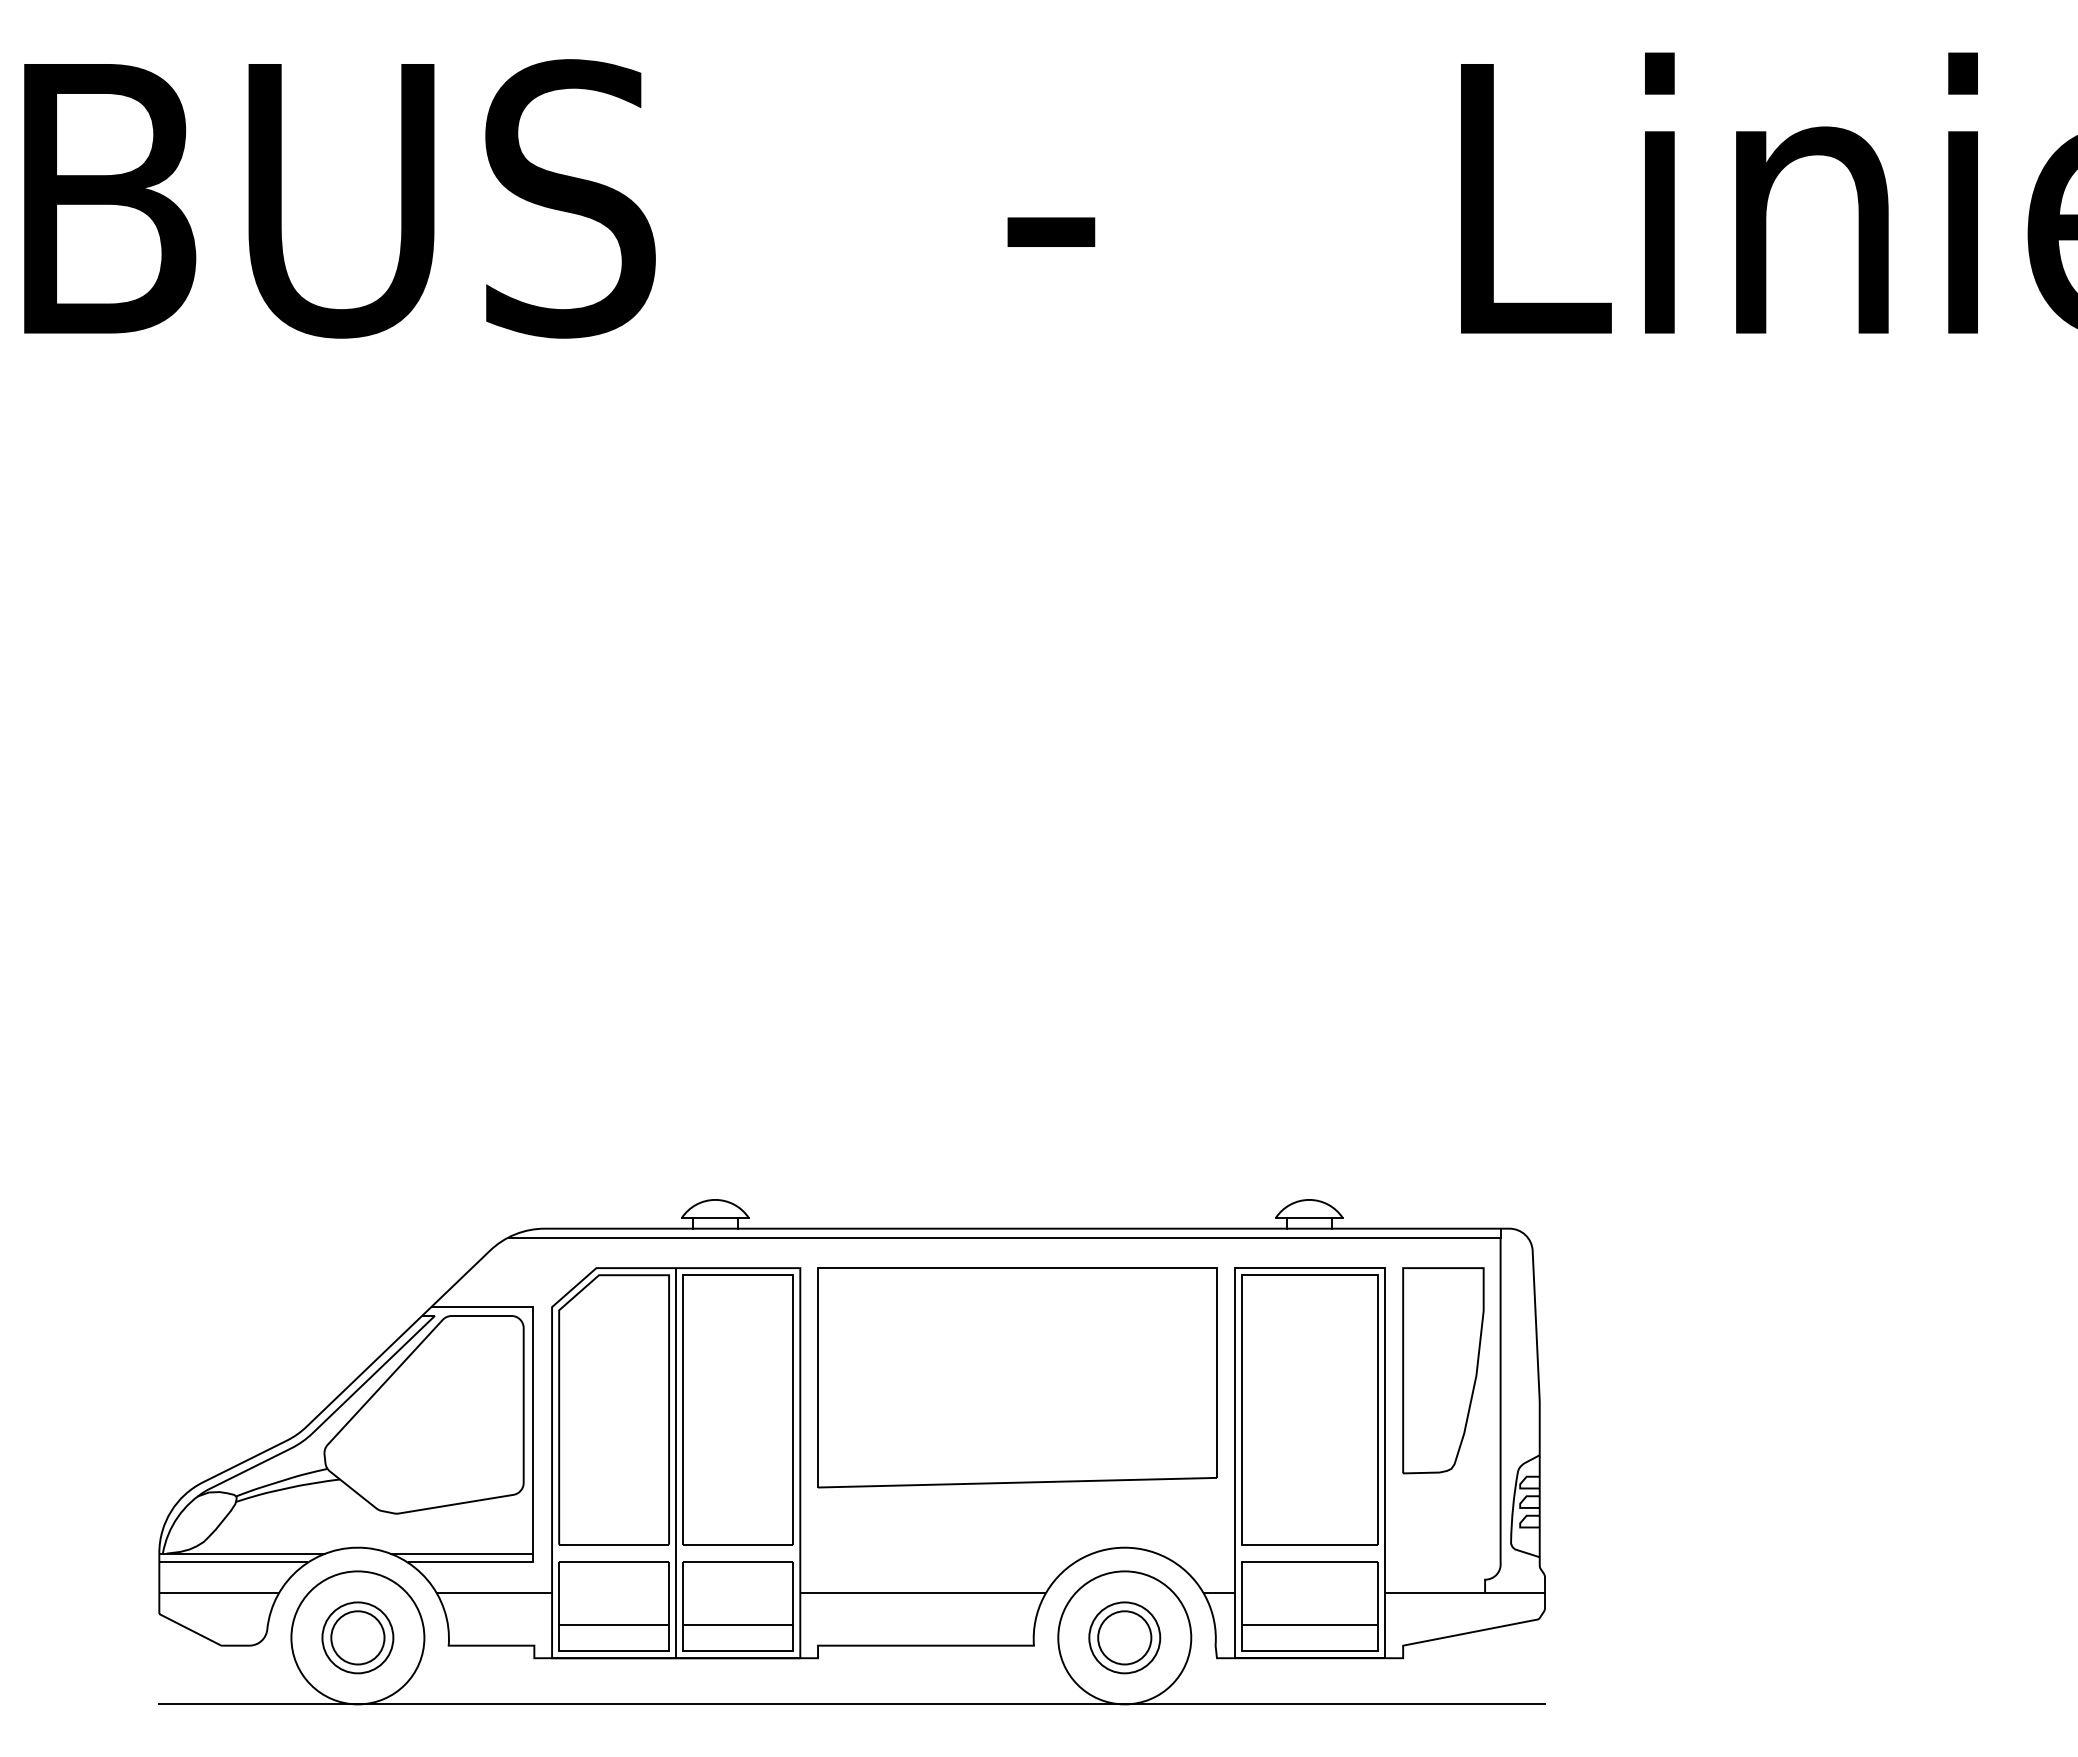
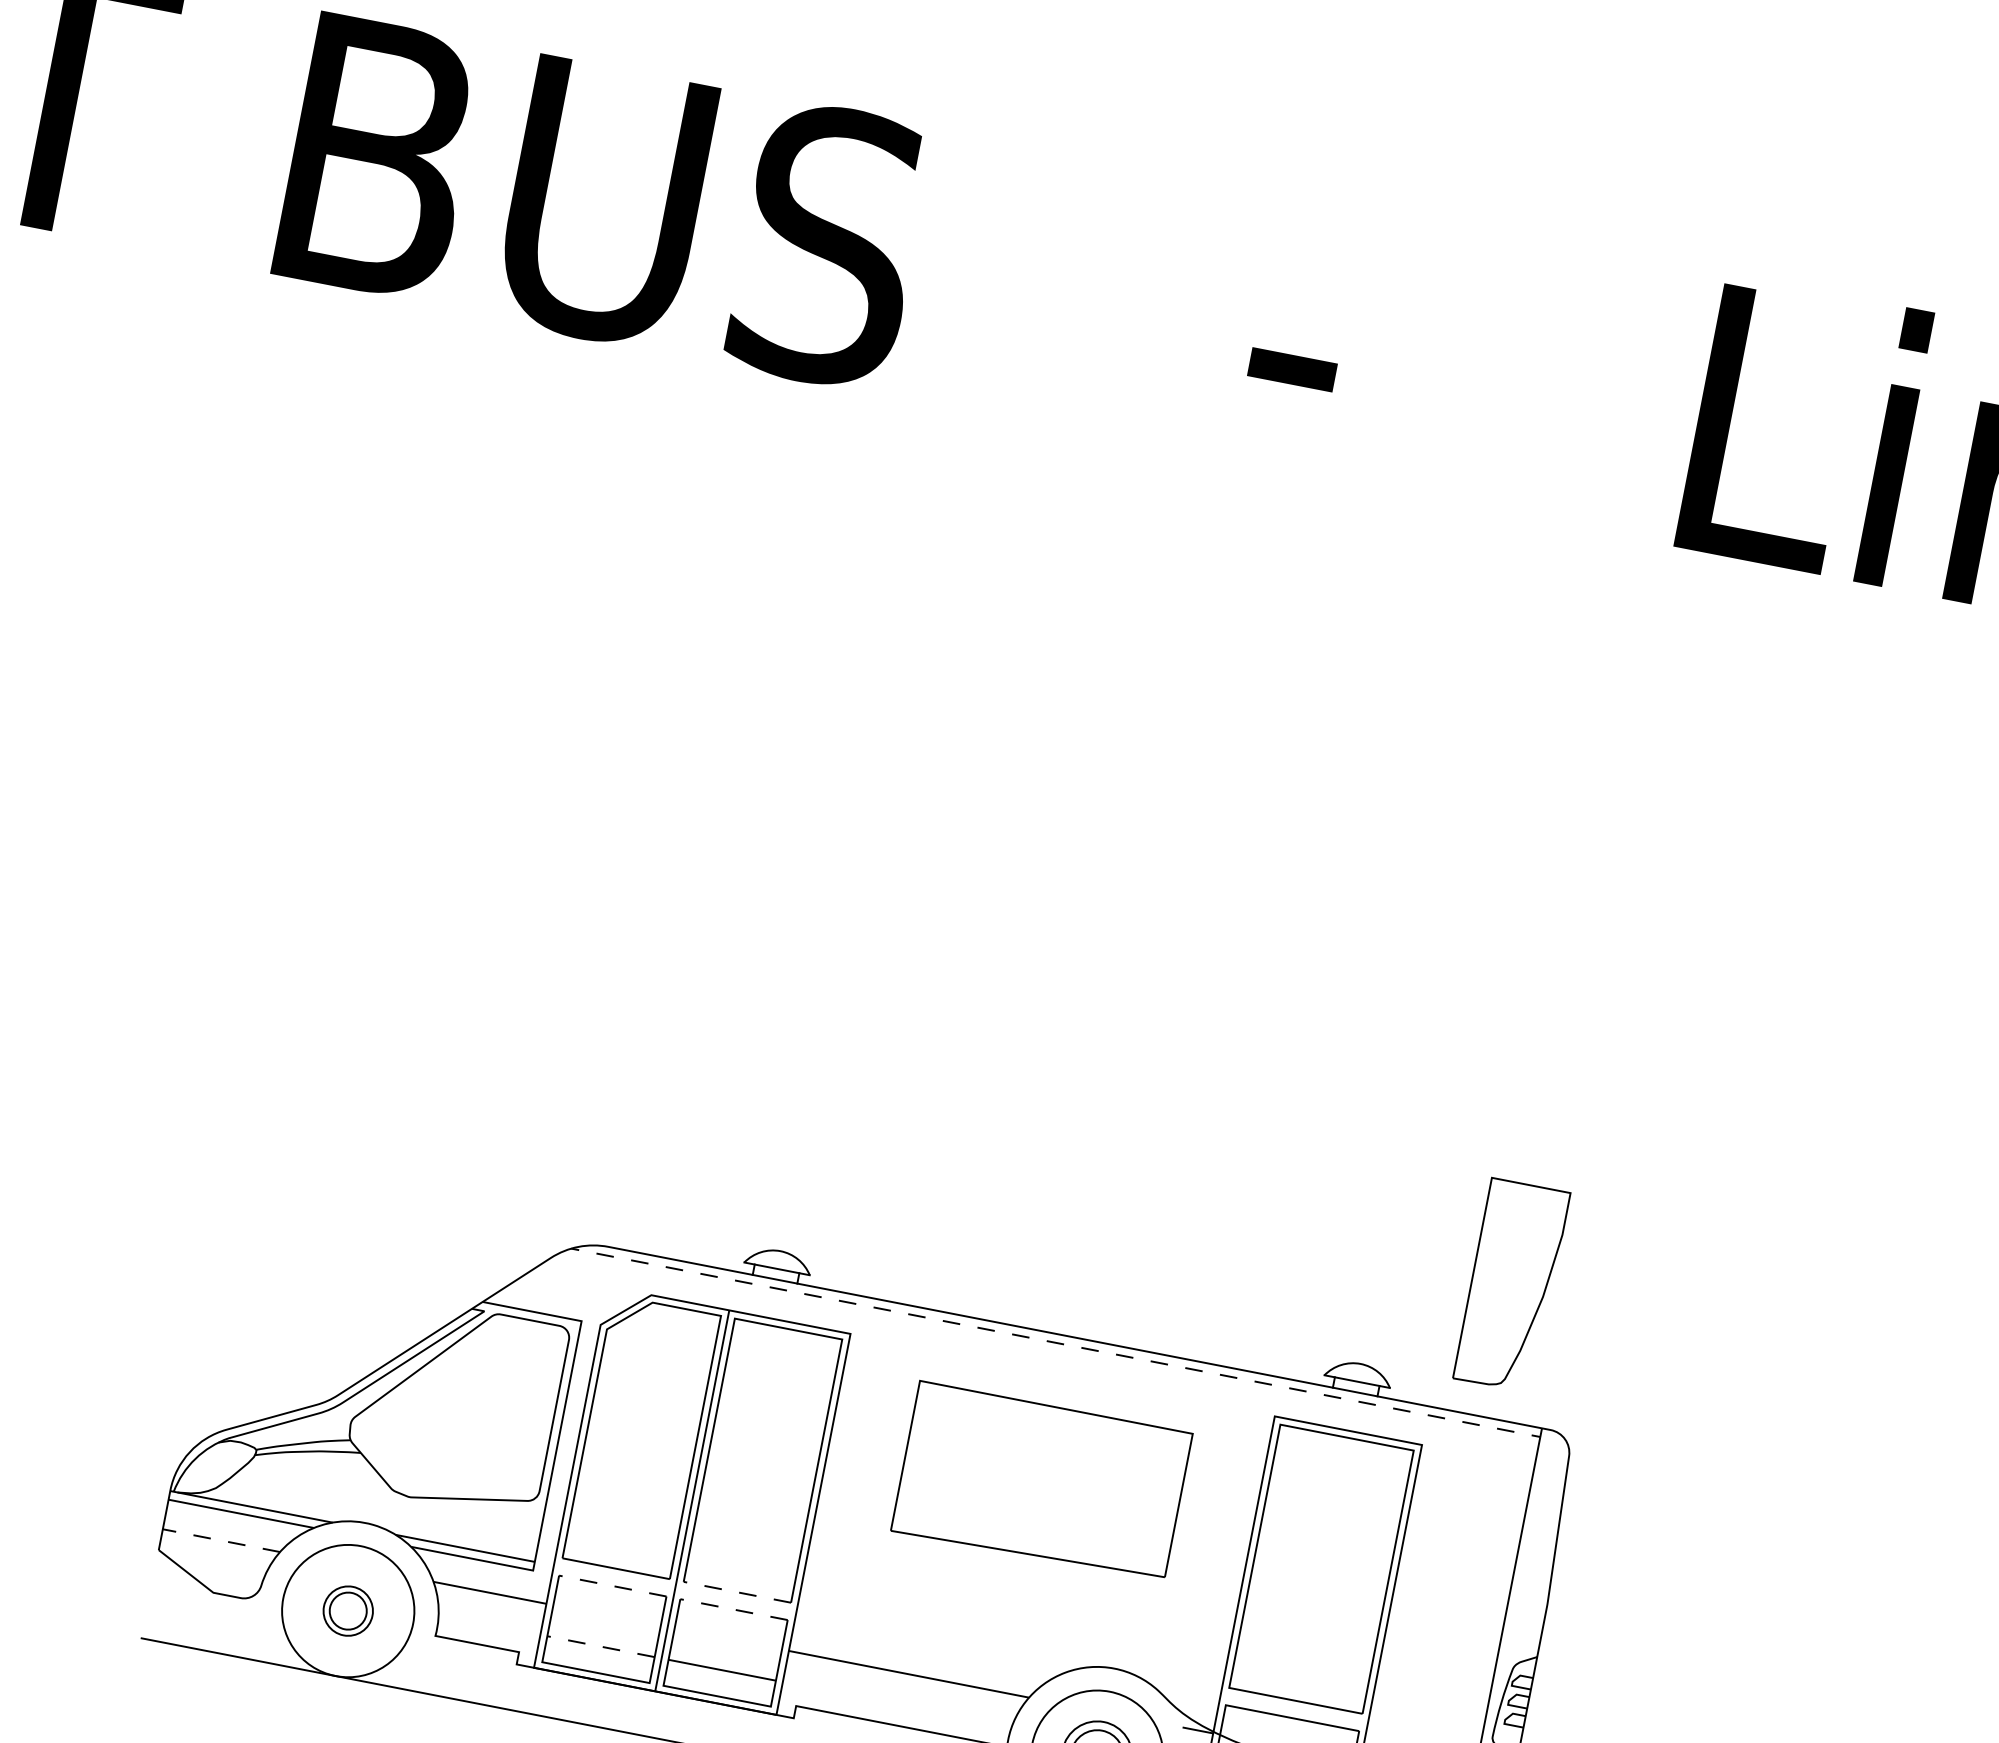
line: (1009, 1237) -> (1060, 1343), solid -> dashed
part: (1443, 1370) -> (1511, 1285), moved
part: (1017, 1377) -> (1041, 1481), size x0.7
line: (738, 1544) -> (737, 1592), solid -> dashed
line: (614, 1562) -> (613, 1586), solid -> dashed
line: (738, 1562) -> (734, 1609), solid -> dashed
line: (218, 1592) -> (220, 1540), solid -> dashed
line: (614, 1624) -> (601, 1646), solid -> dashed
part: (357, 1637) -> (347, 1610), size x0.7

